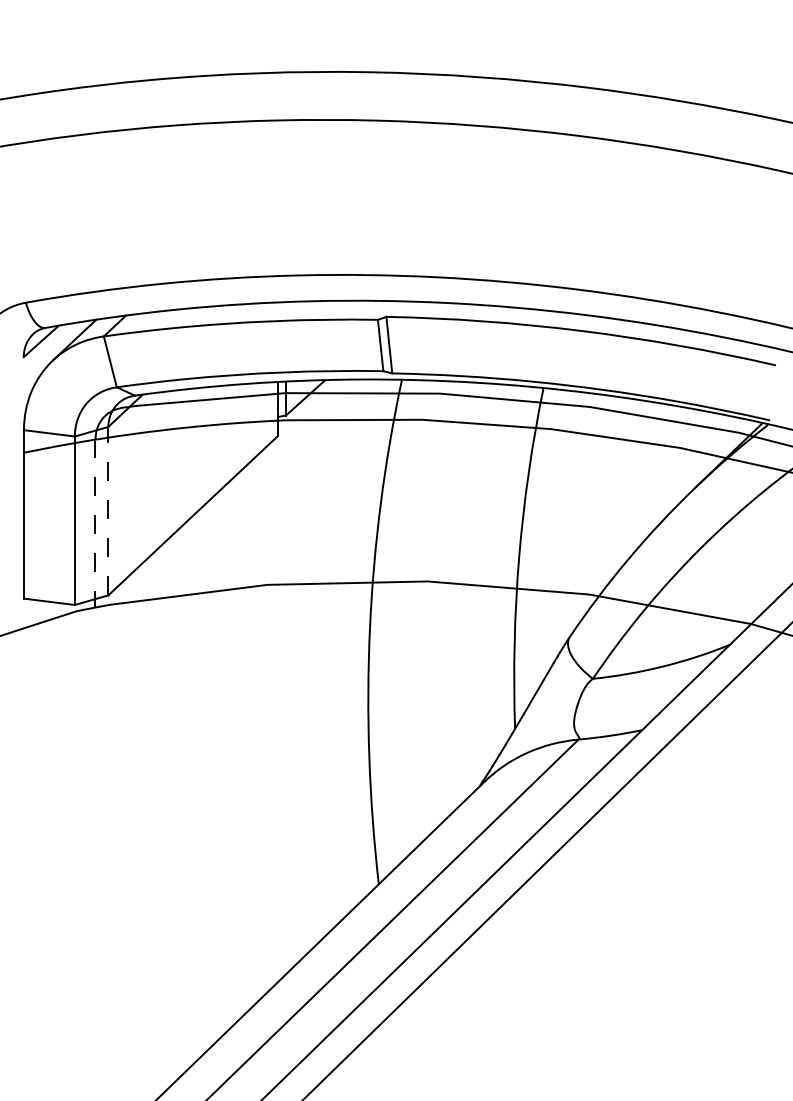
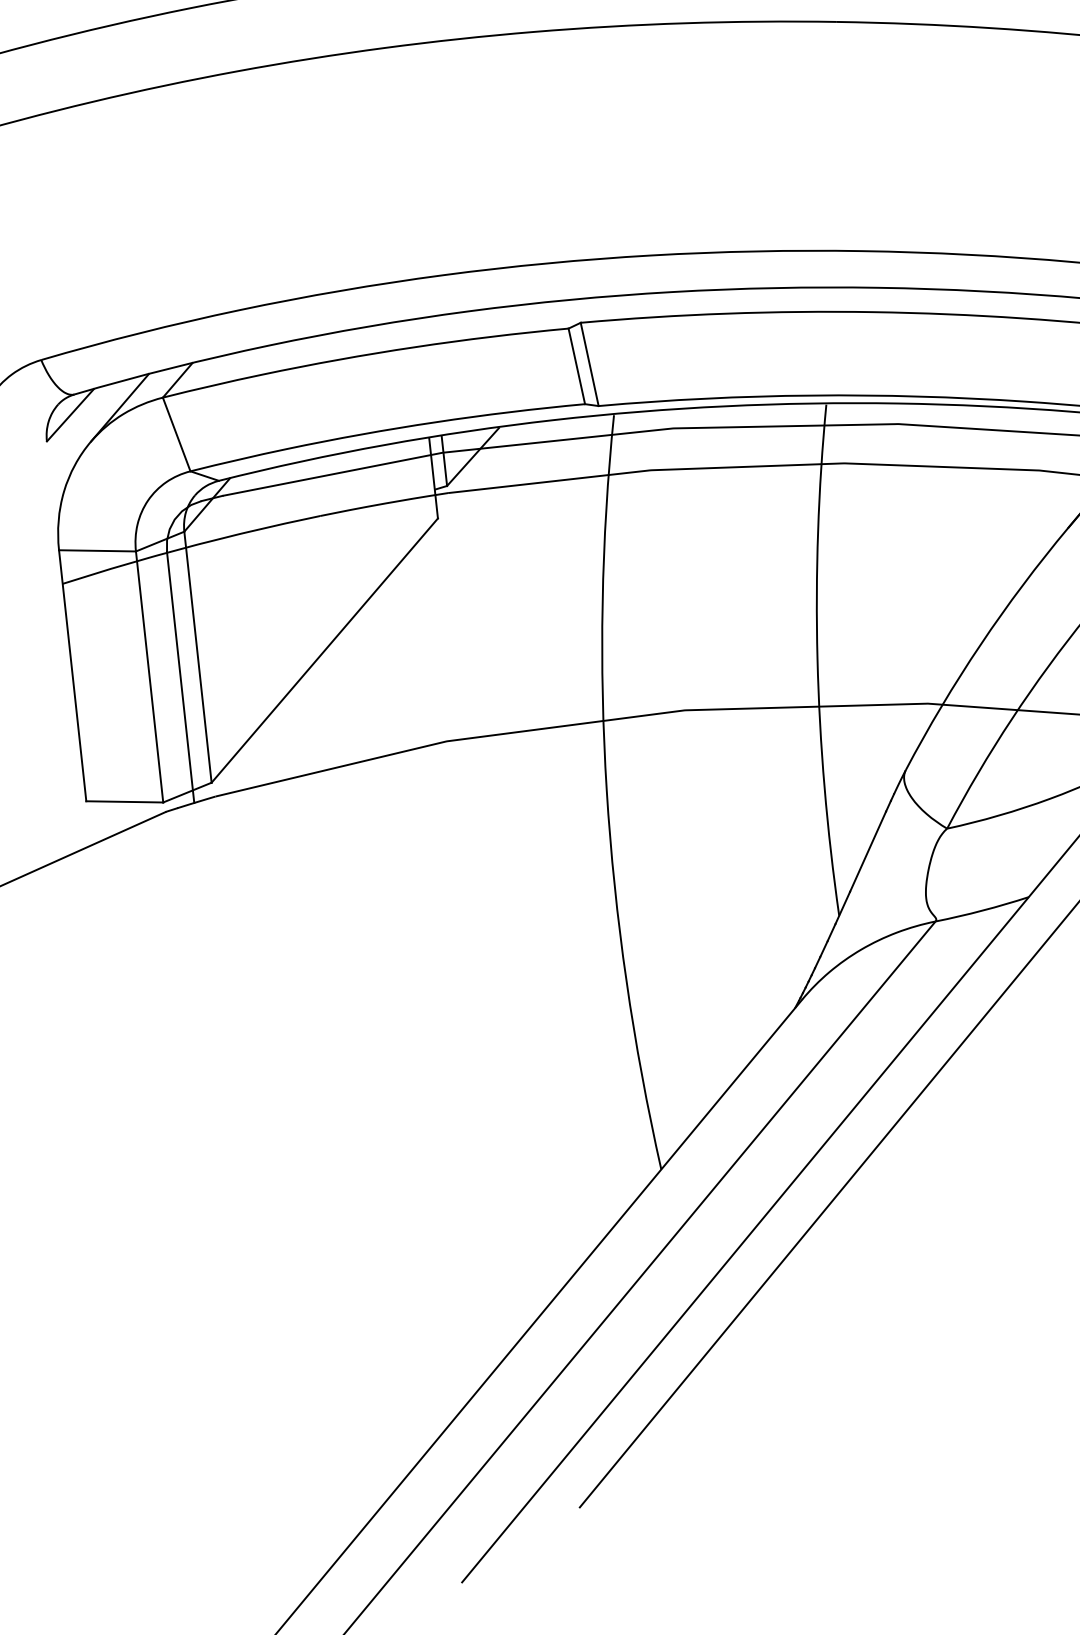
line: (108, 510) -> (198, 656), dashed -> solid
line: (95, 523) -> (180, 677), dashed -> solid

